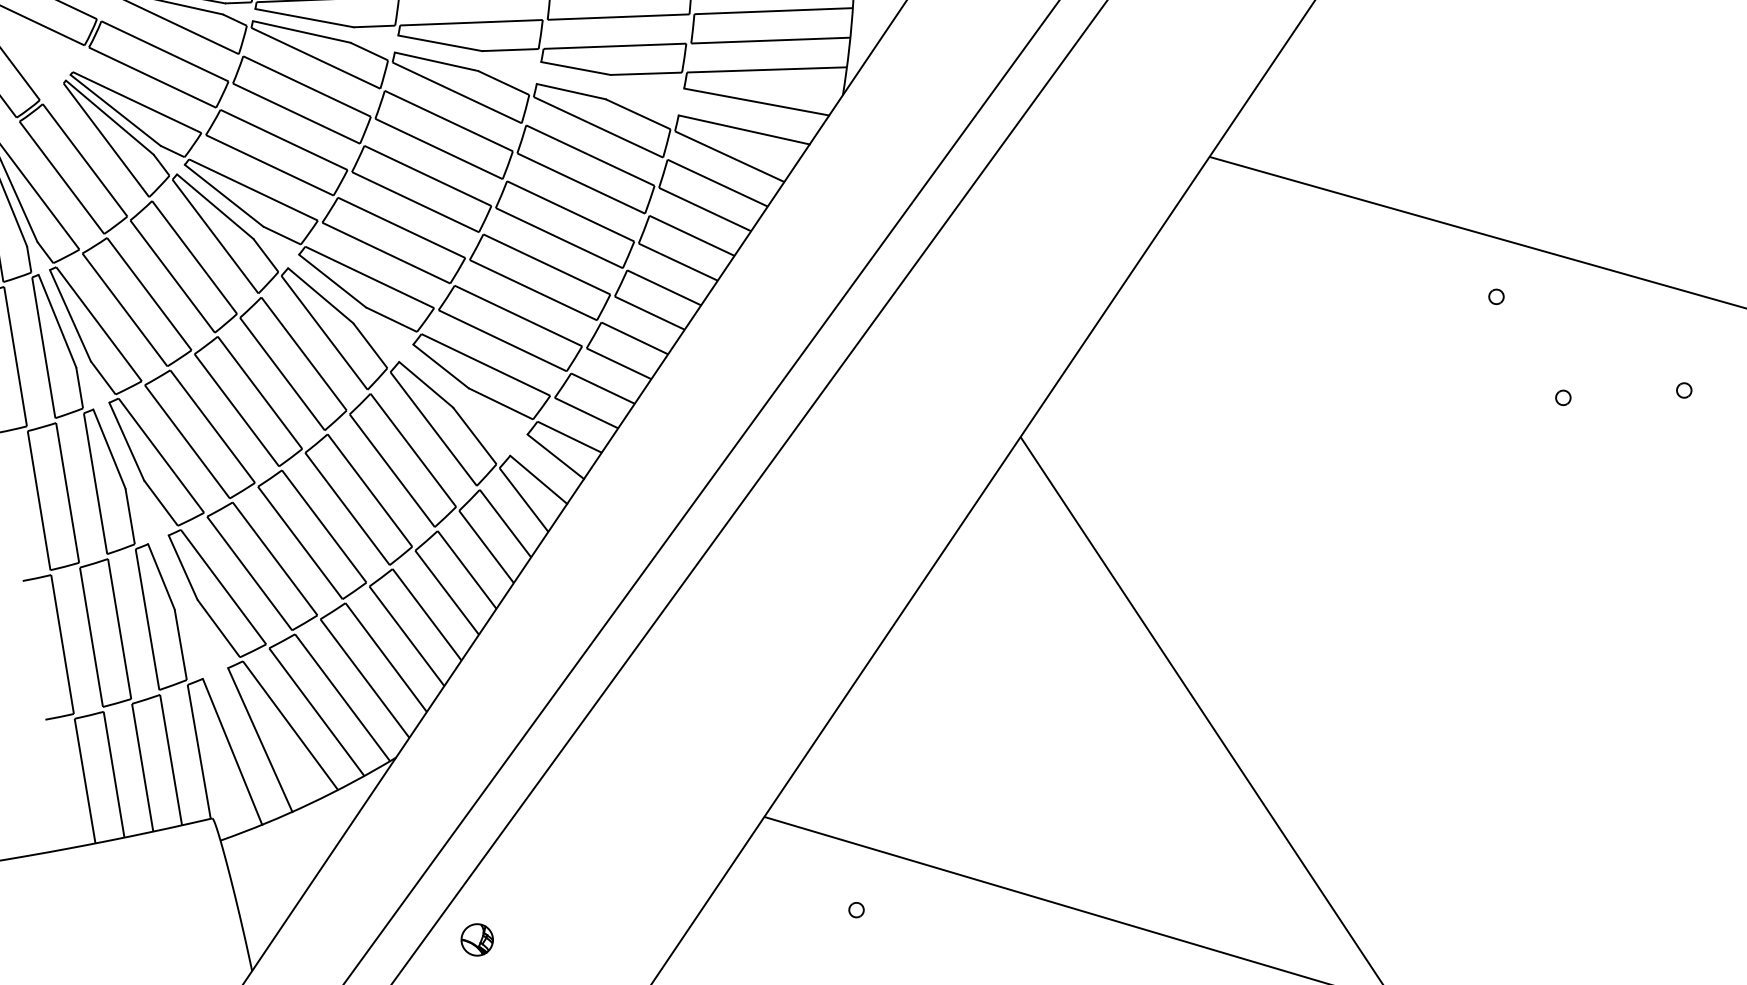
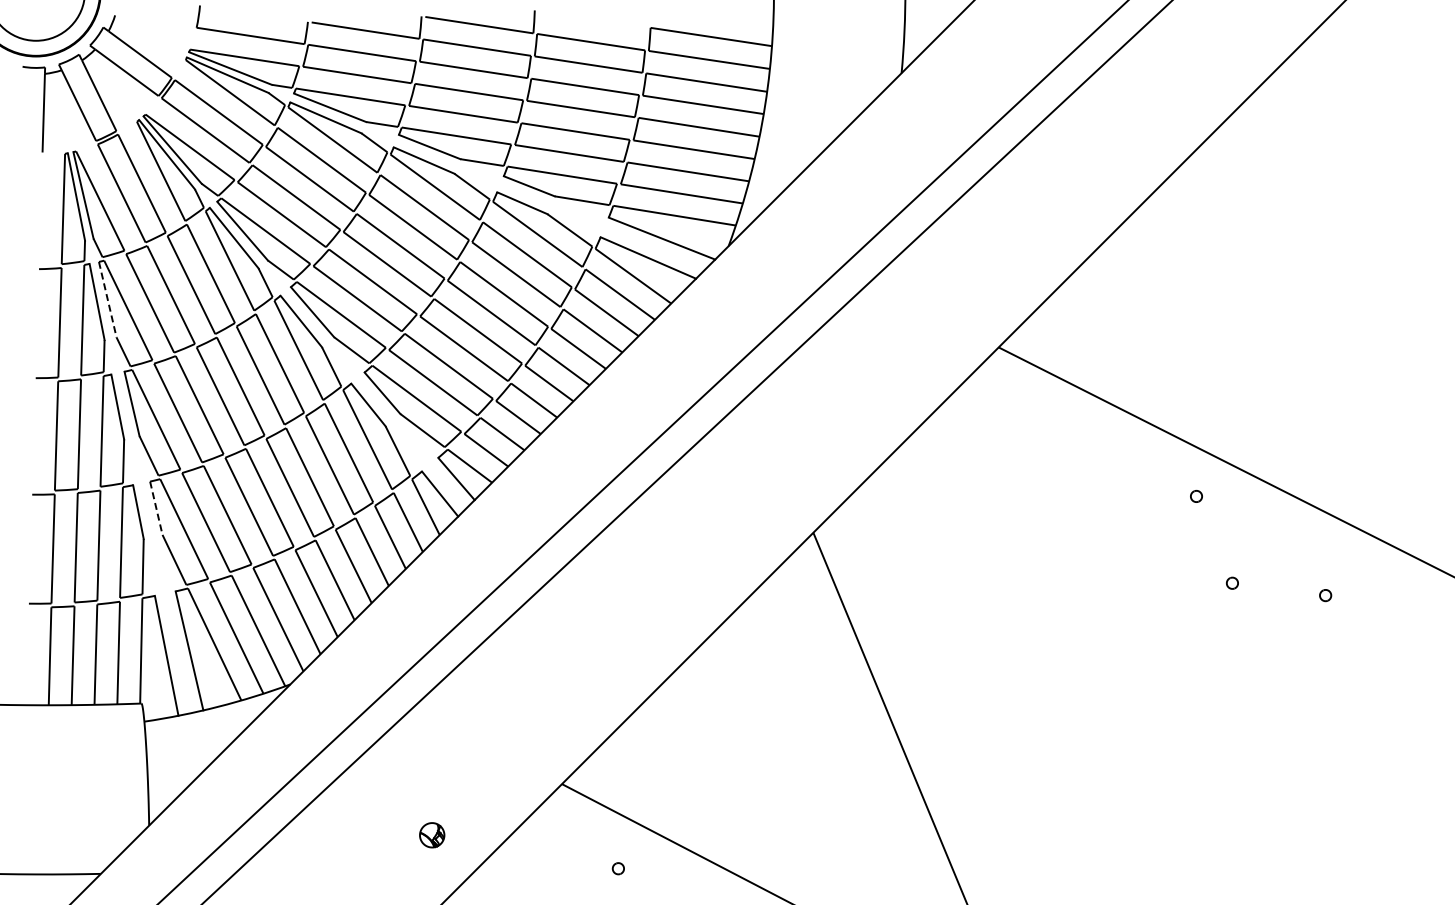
line: (70, 315) -> (107, 299), solid -> dashed
line: (183, 567) -> (156, 508), solid -> dashed
part: (477, 940) -> (432, 835), moved

